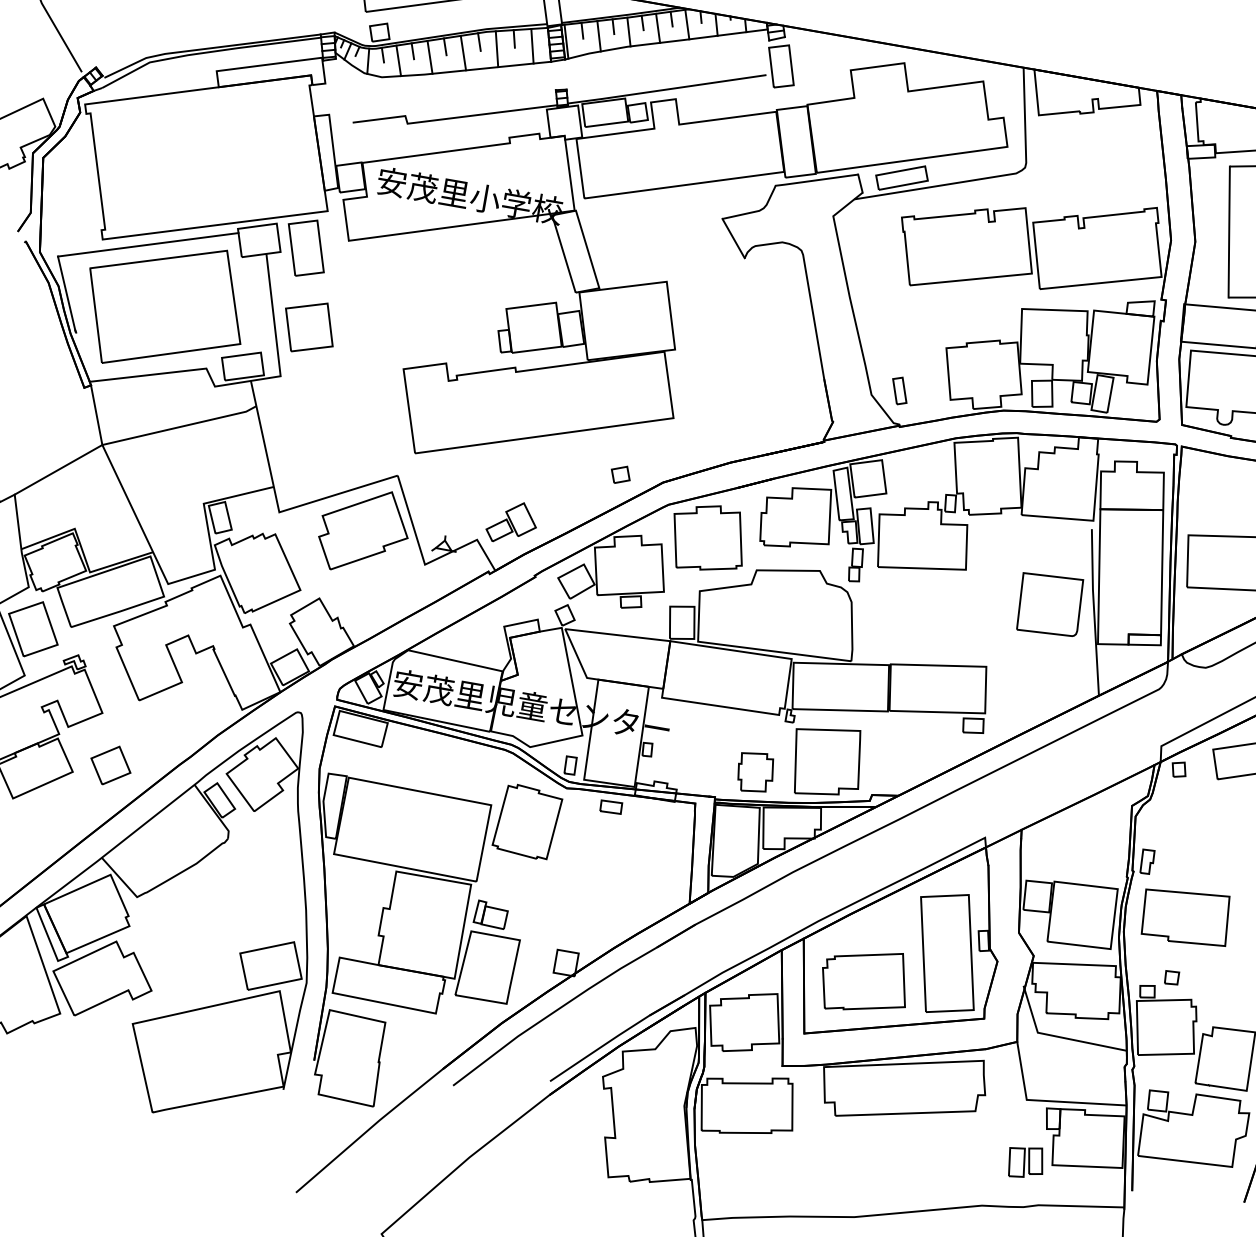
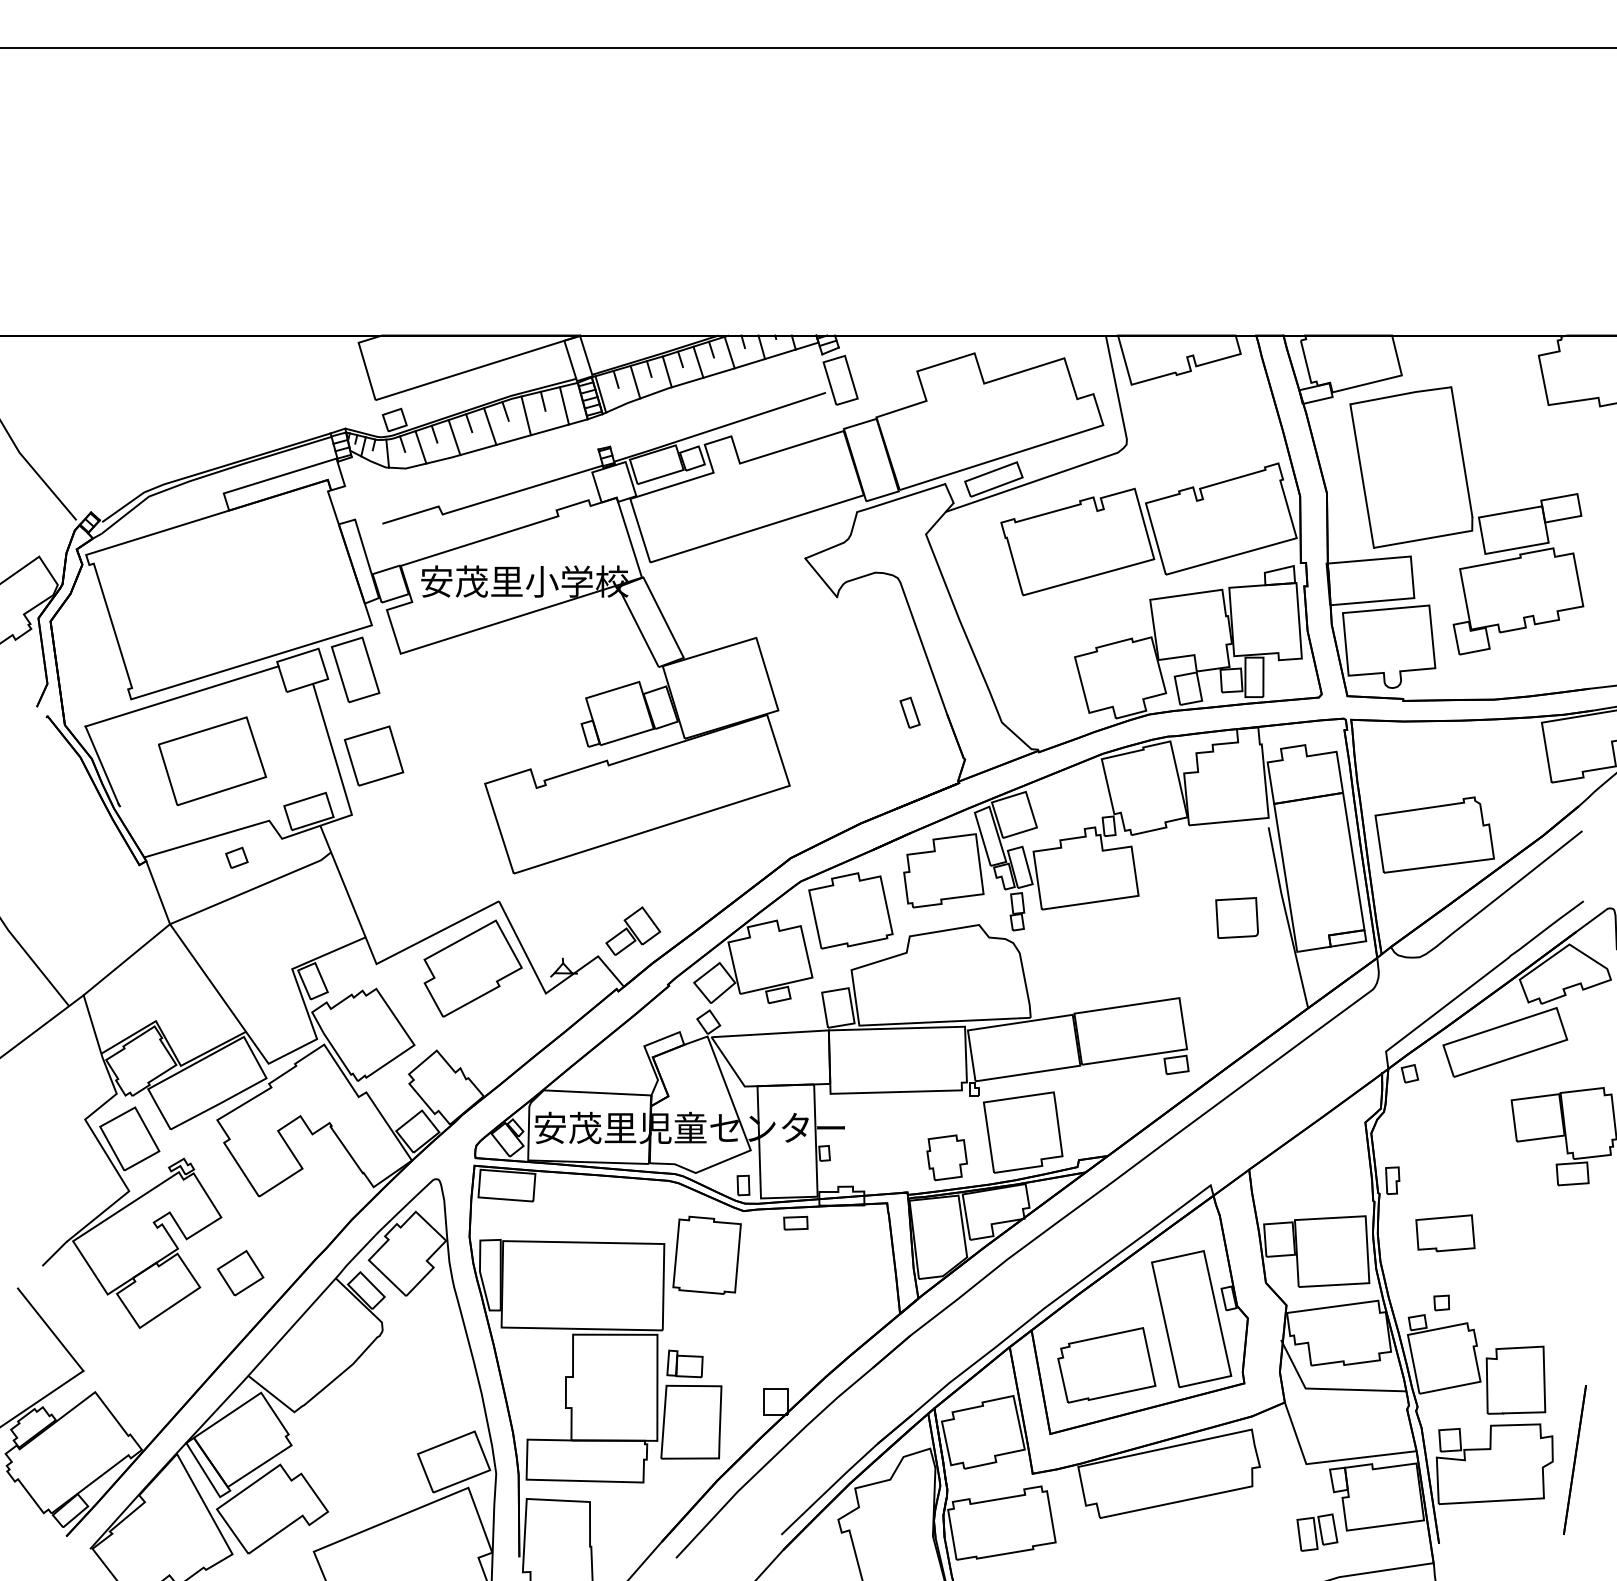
part: (165, 307) -> (212, 761), size x0.6
part: (899, 390) -> (909, 712), moved
part: (620, 474) -> (236, 857), moved
part: (1049, 604) -> (1236, 917), size x0.6
part: (1185, 916) -> (1445, 1233), size x0.6

